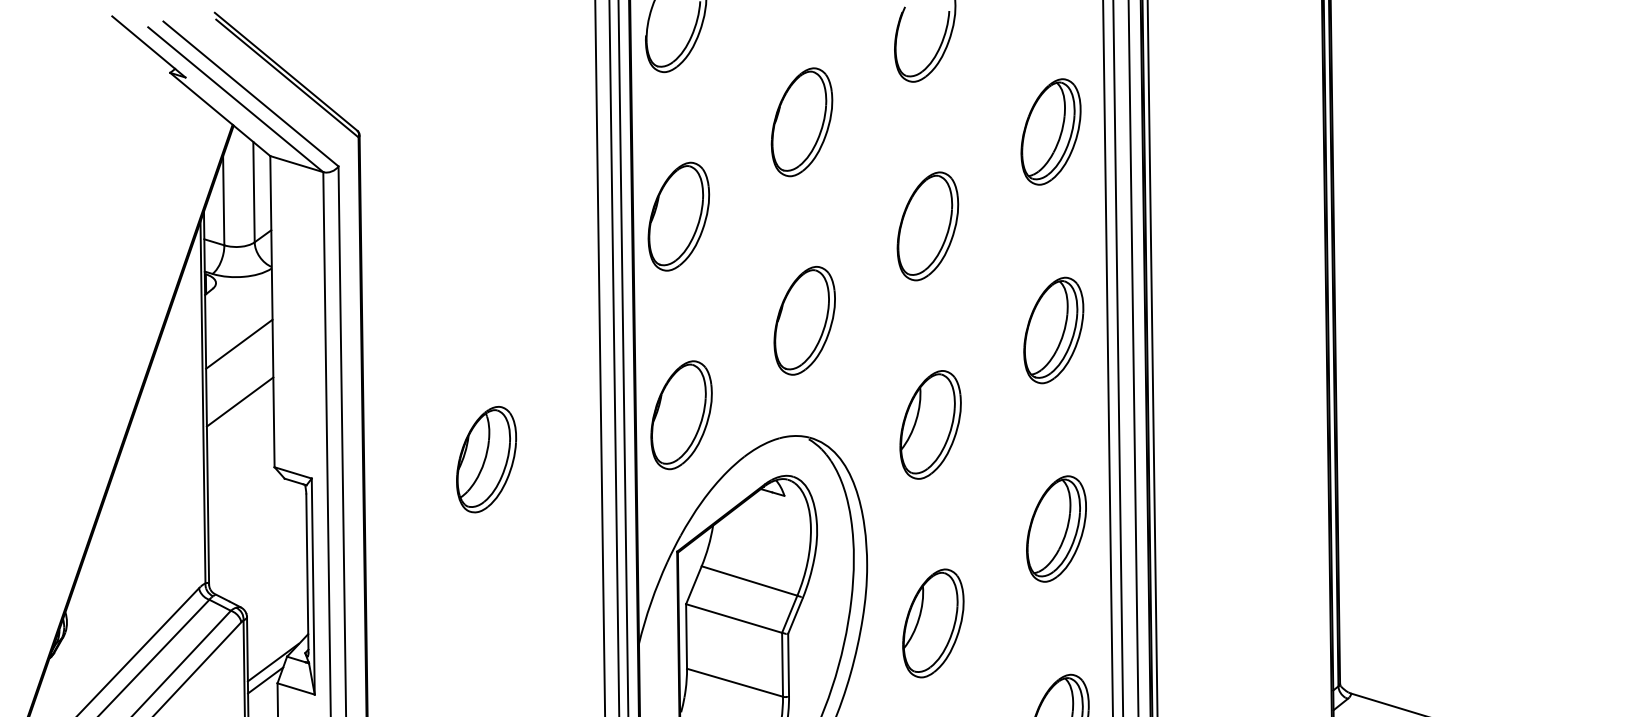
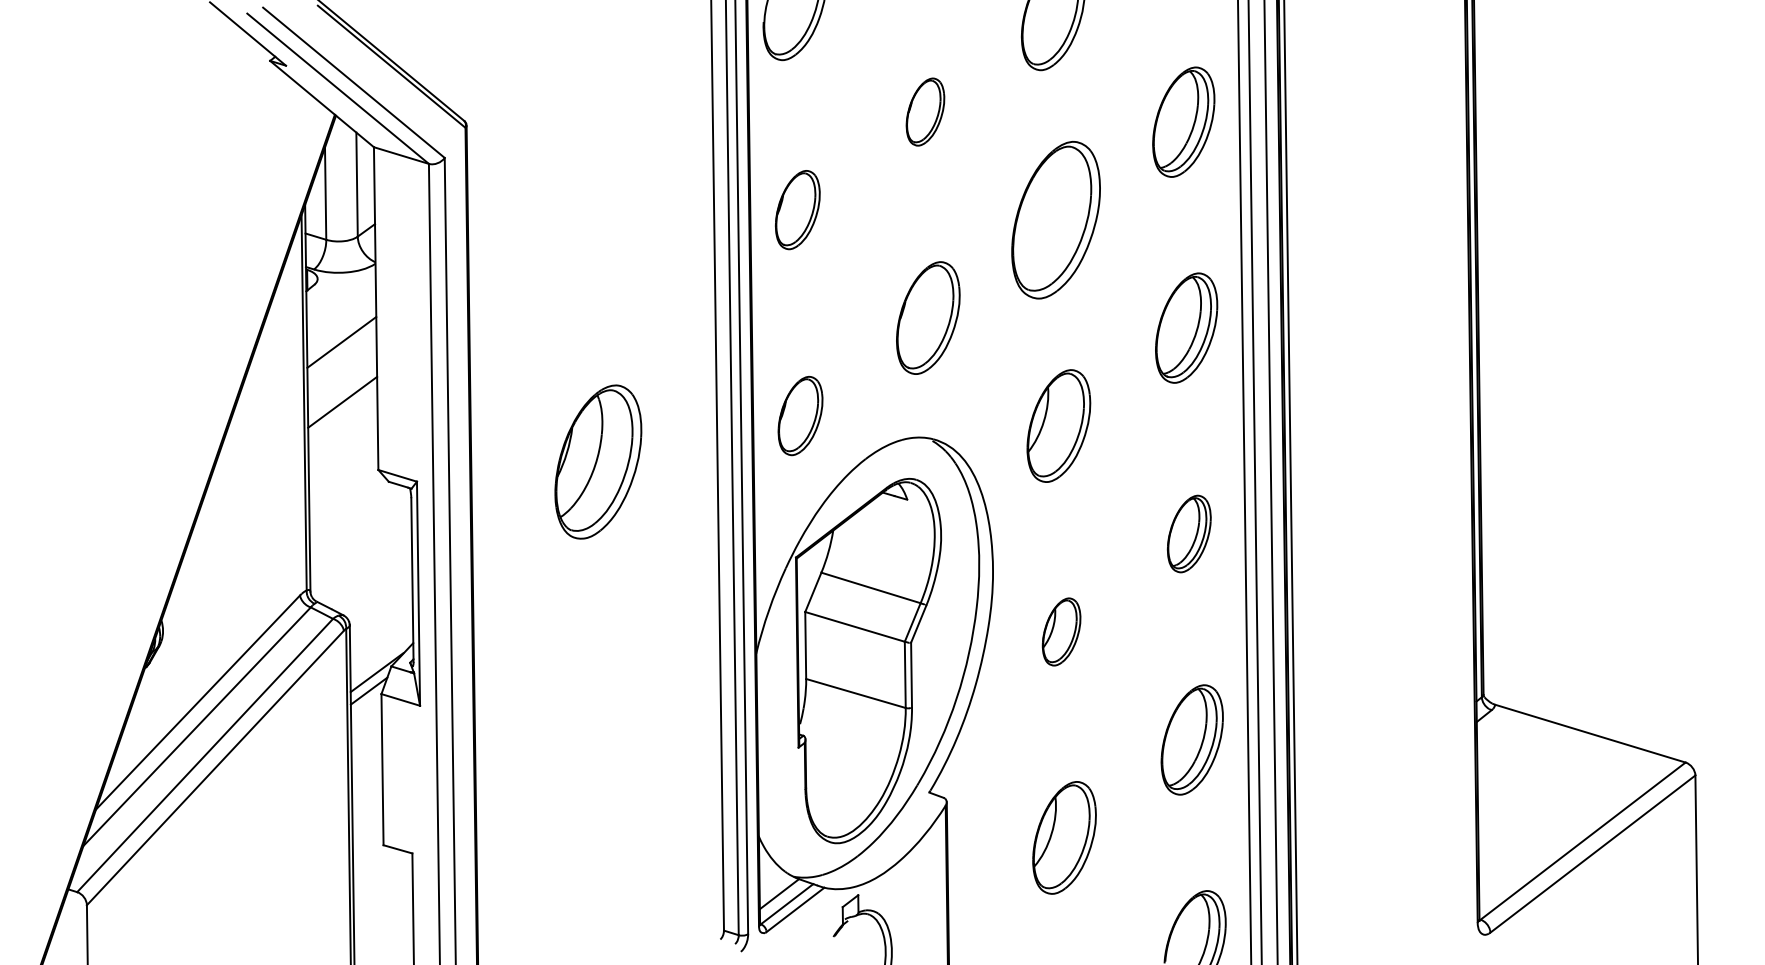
part: (802, 121) -> (925, 111), size x0.6
part: (678, 216) -> (797, 209), size x0.7
part: (927, 225) -> (1055, 219), size x1.4
part: (681, 414) -> (800, 415), size x0.7
part: (485, 459) -> (597, 461), size x1.4
part: (1055, 528) -> (1188, 533), size x0.7
part: (933, 622) -> (1061, 631), size x0.6

